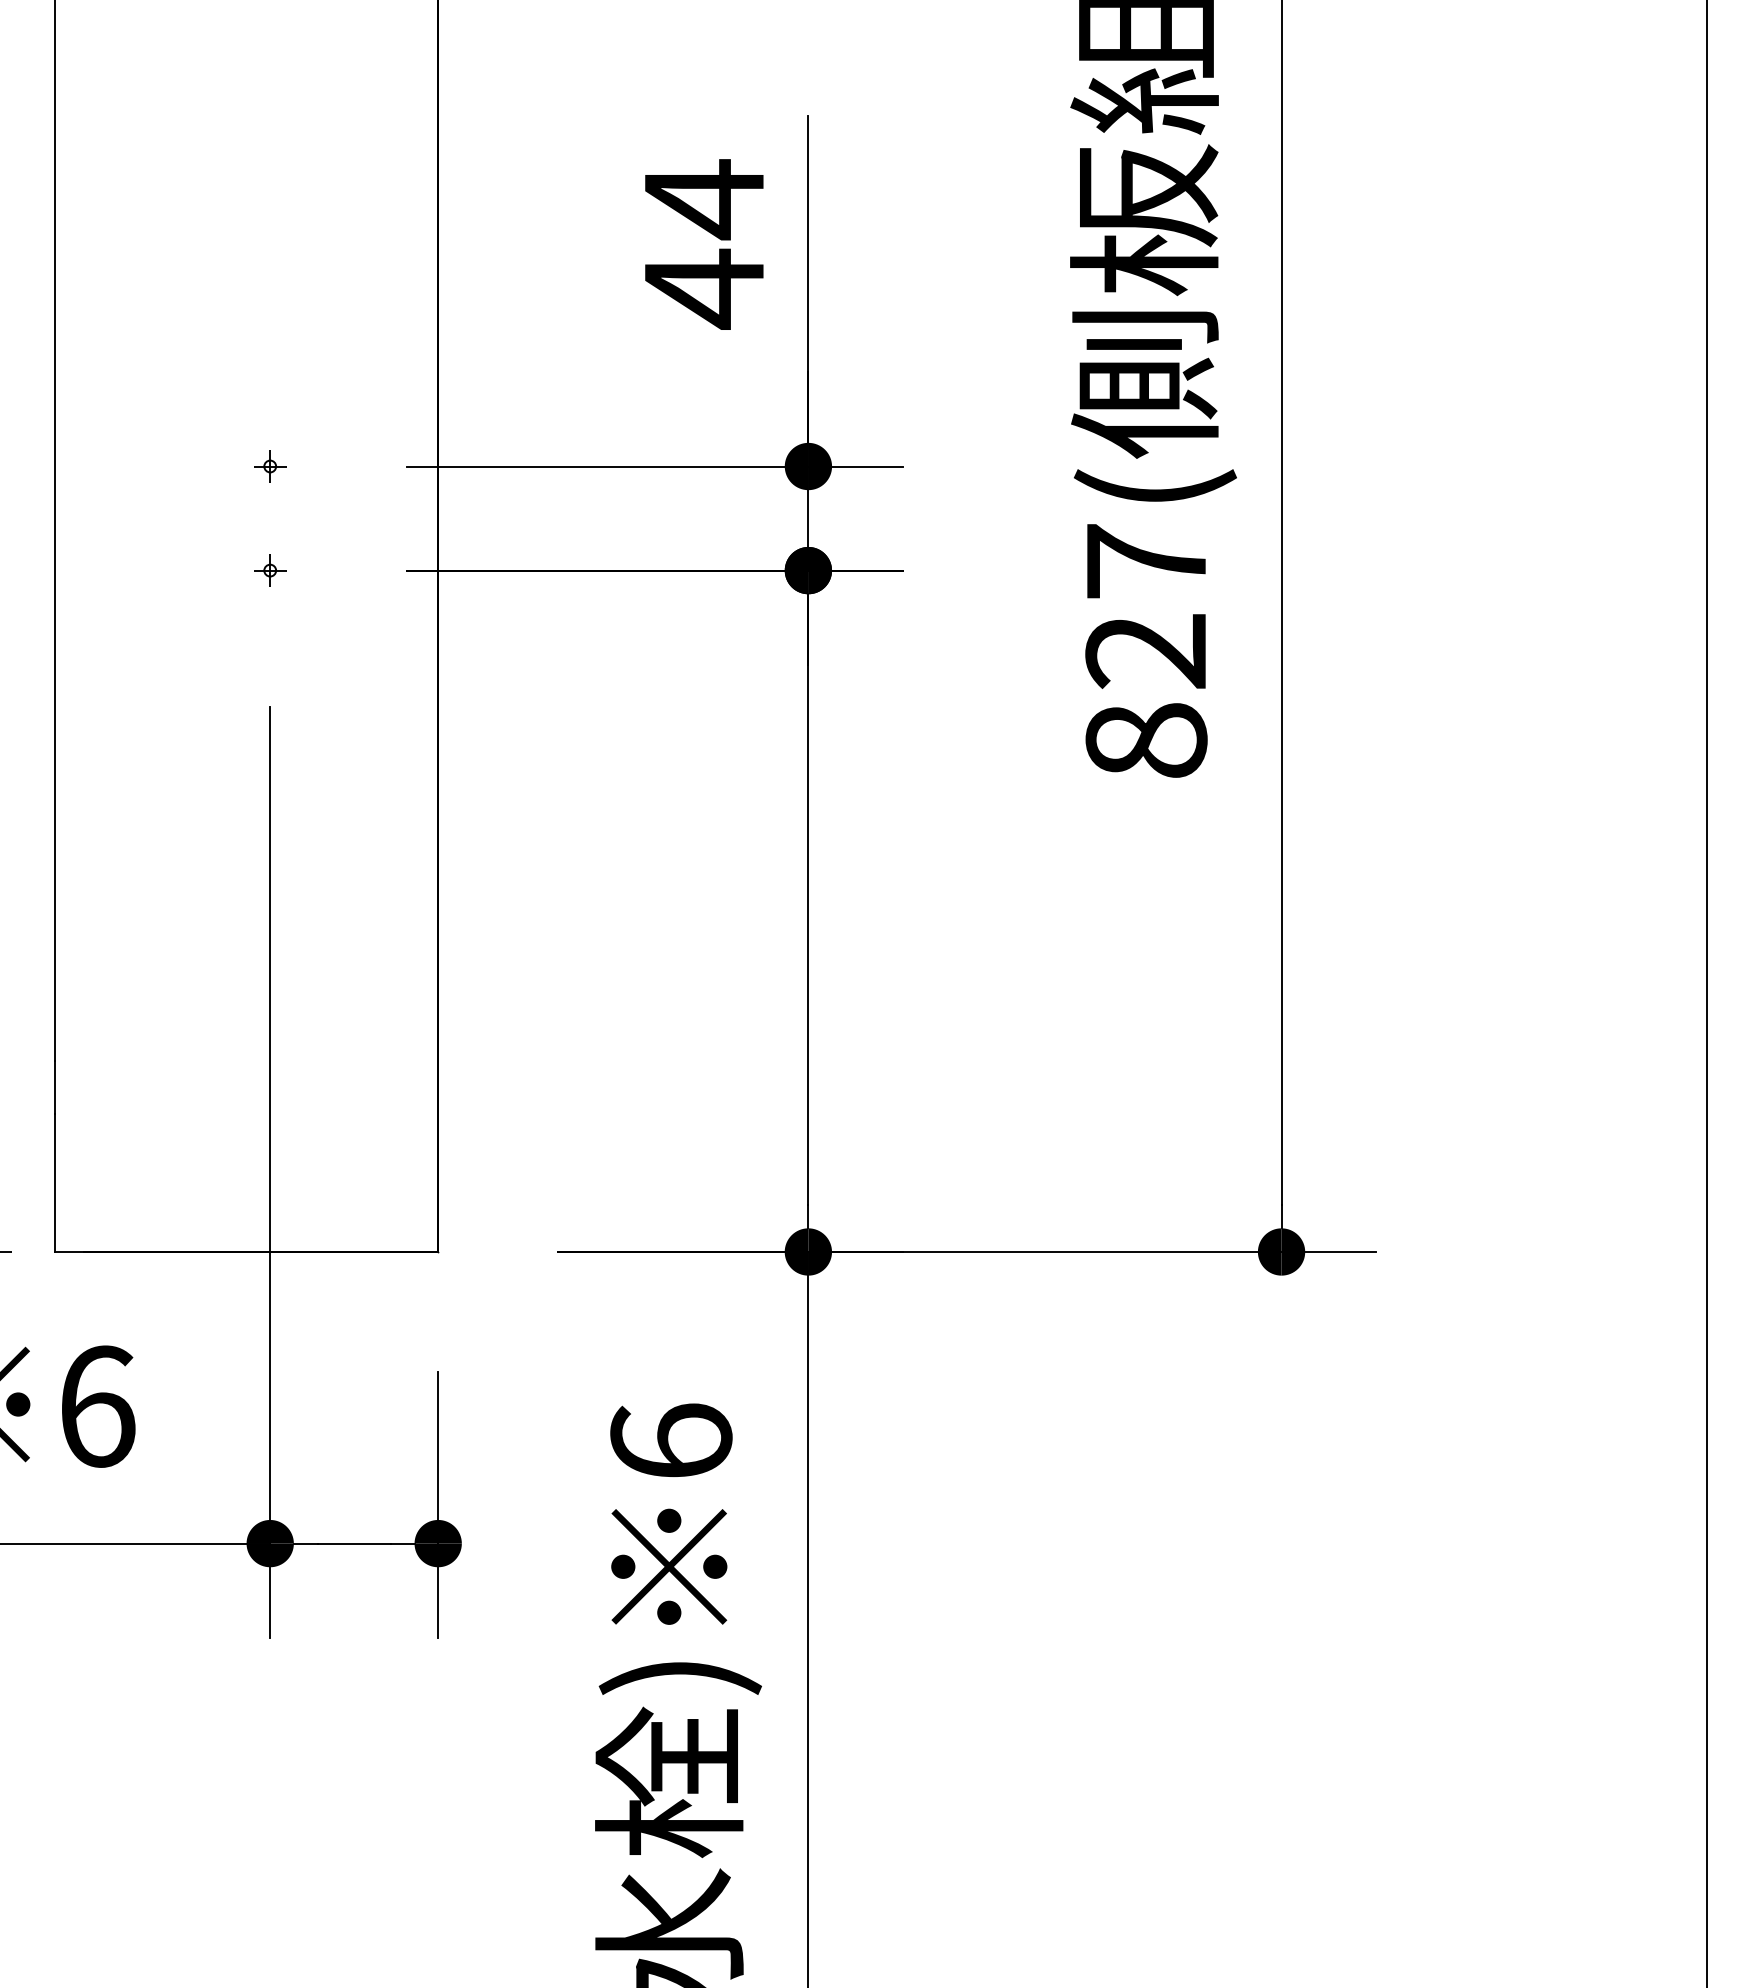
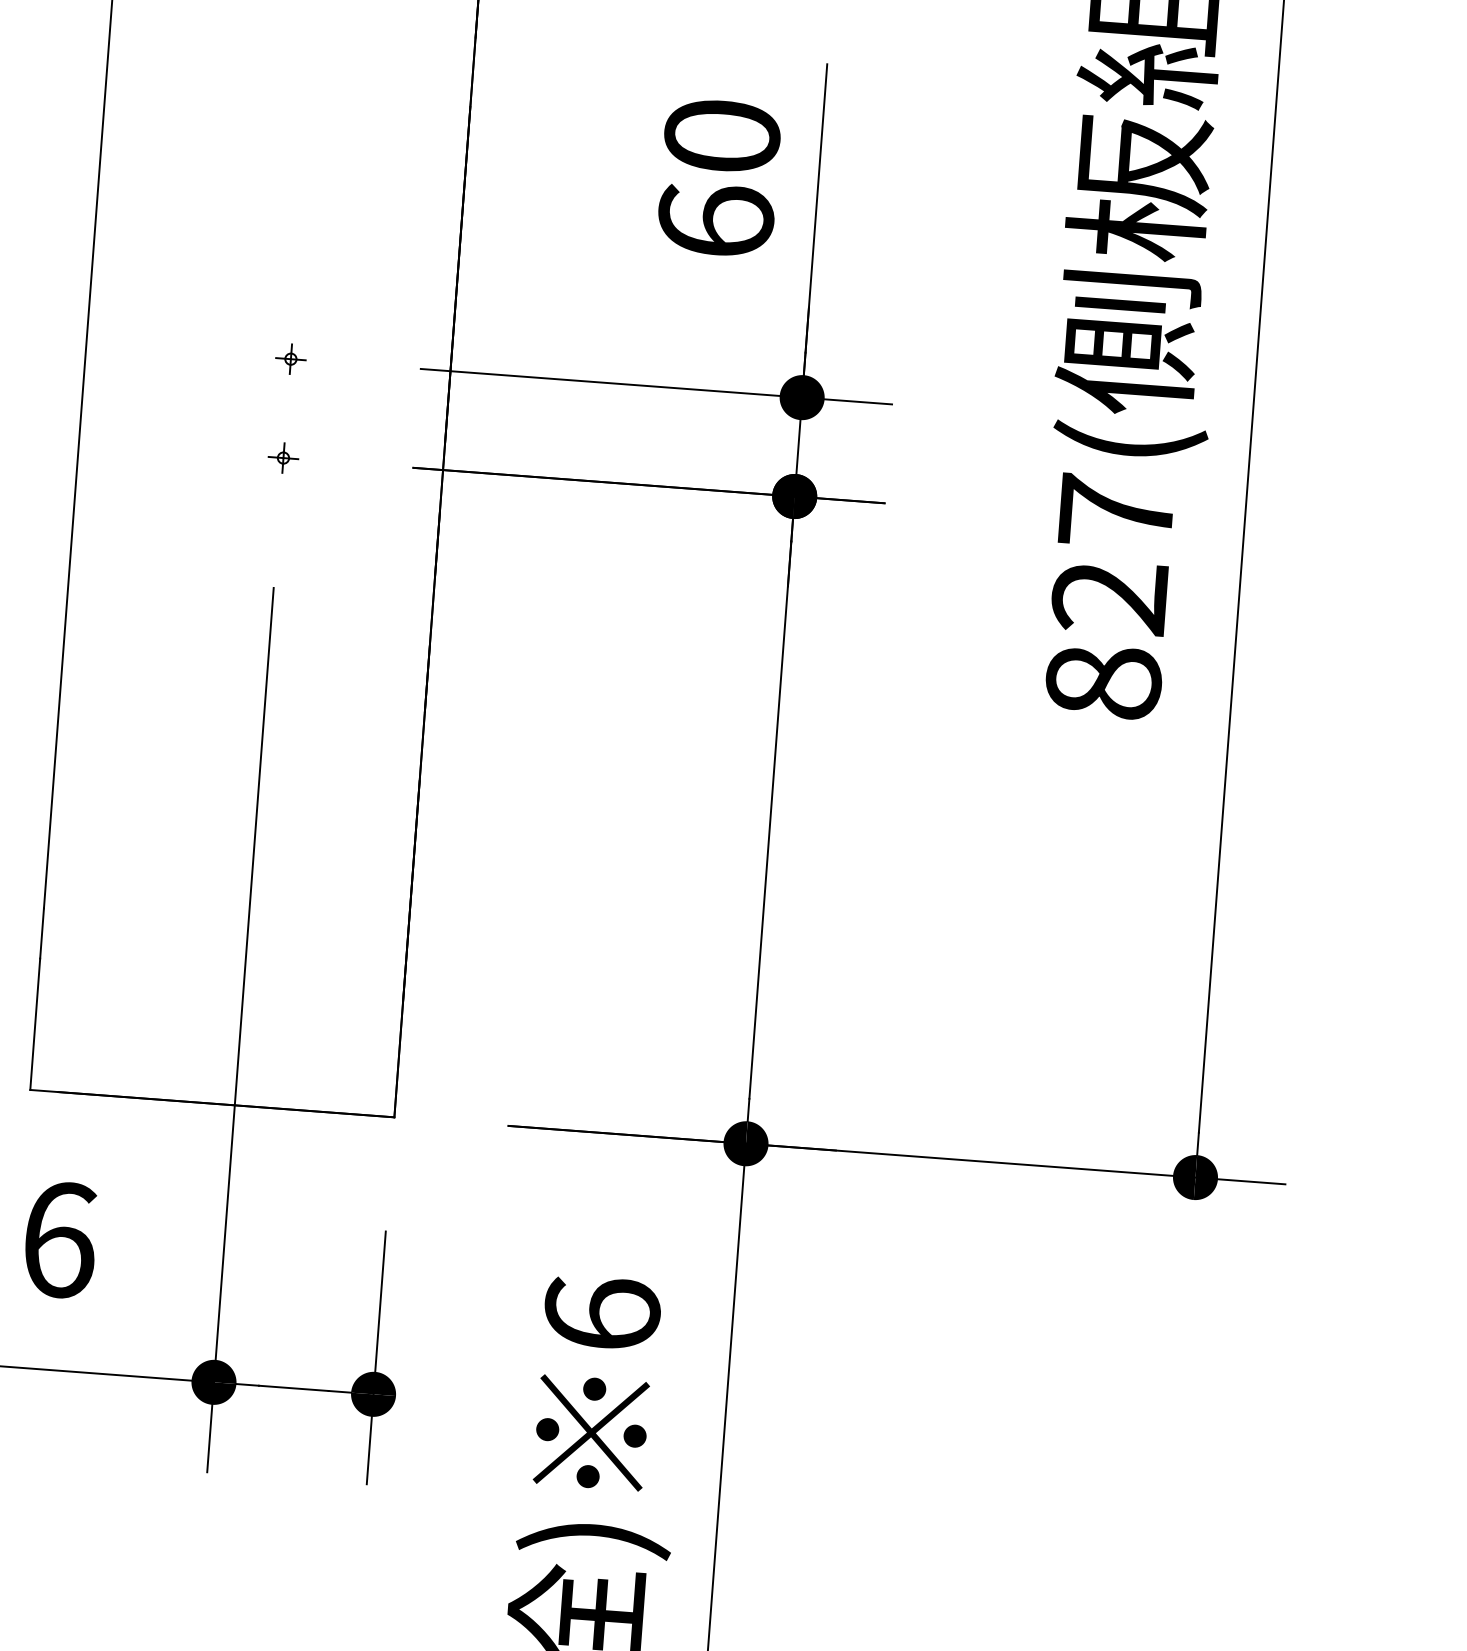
text: (704, 244) -> (719, 179), 44 -> 60

